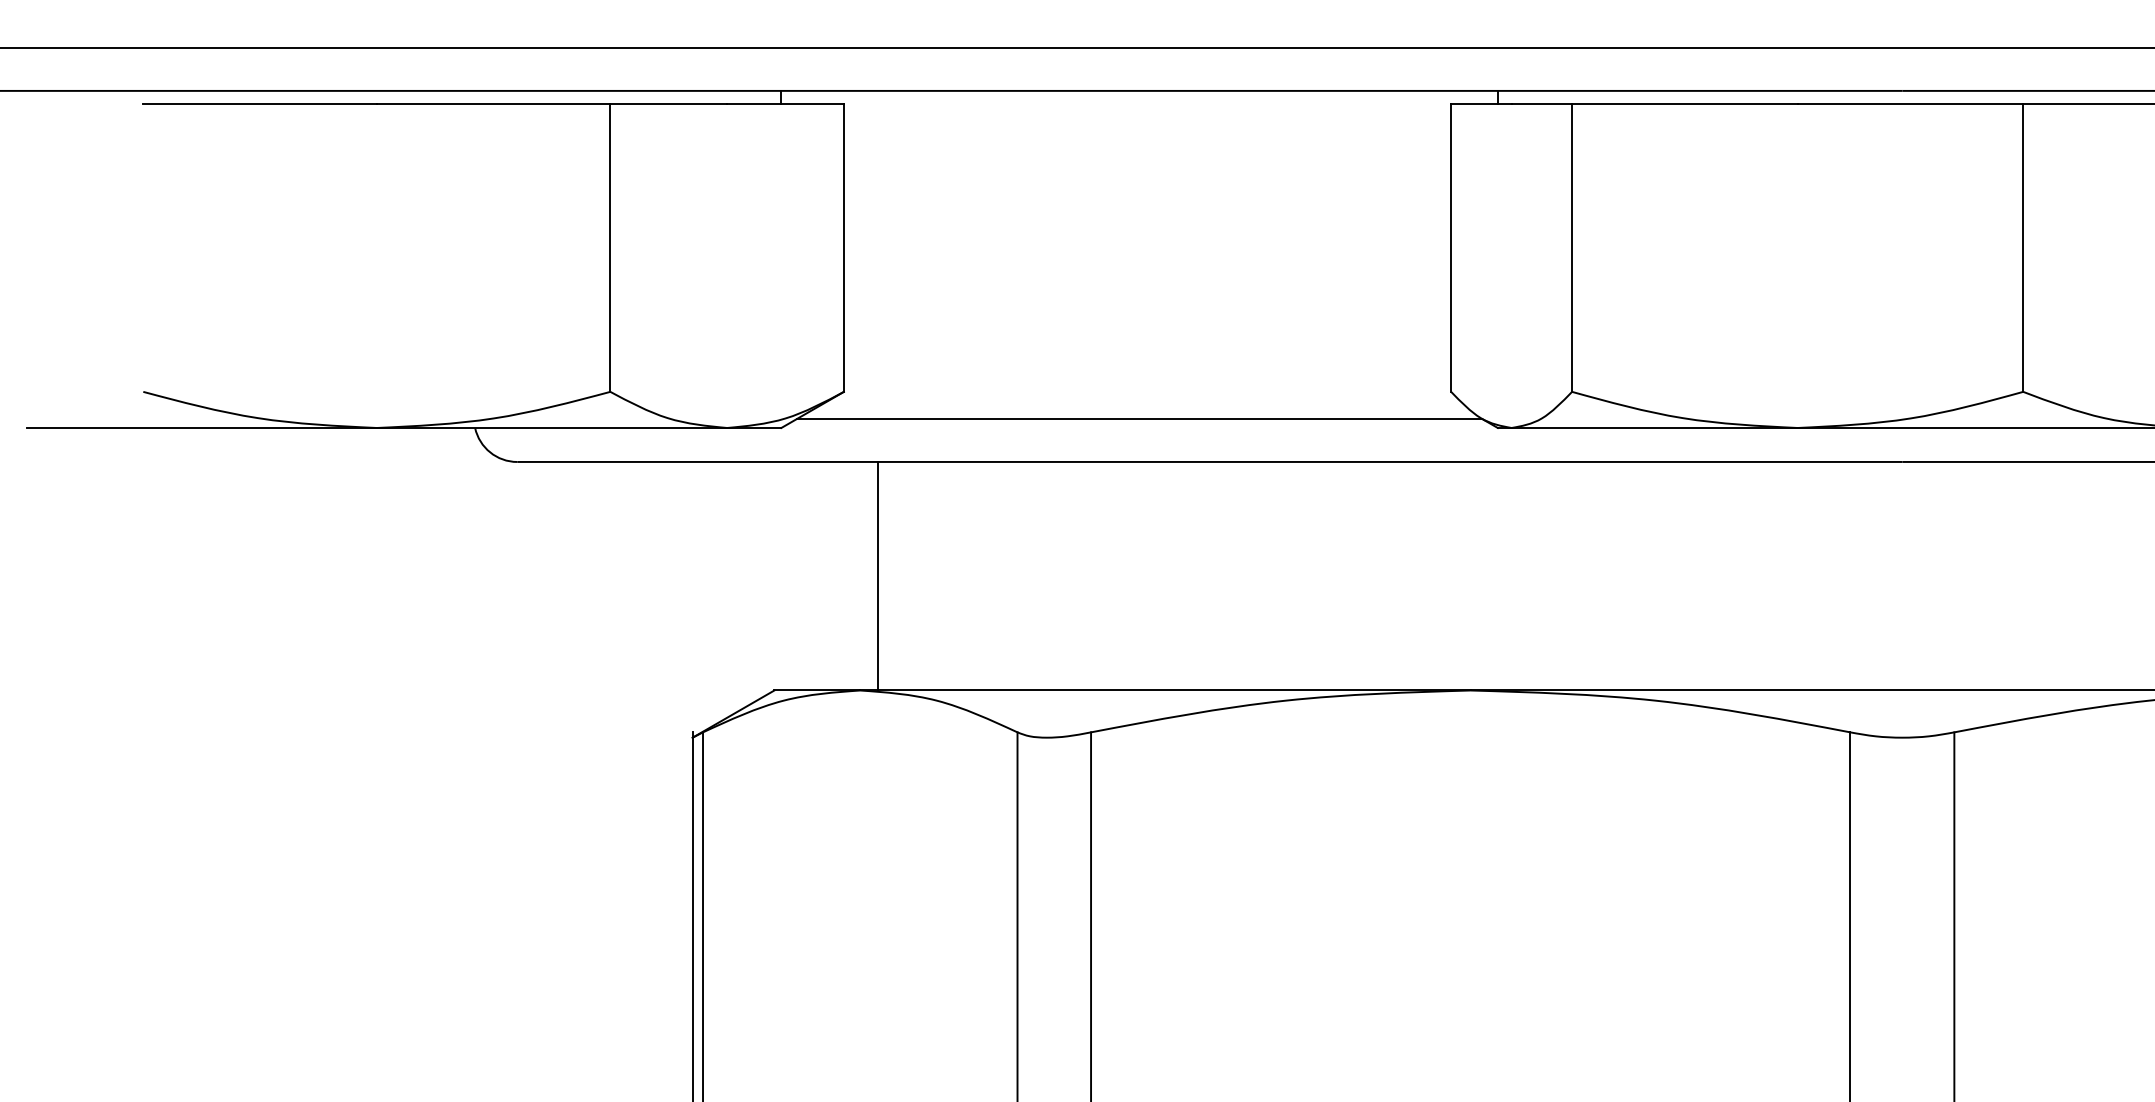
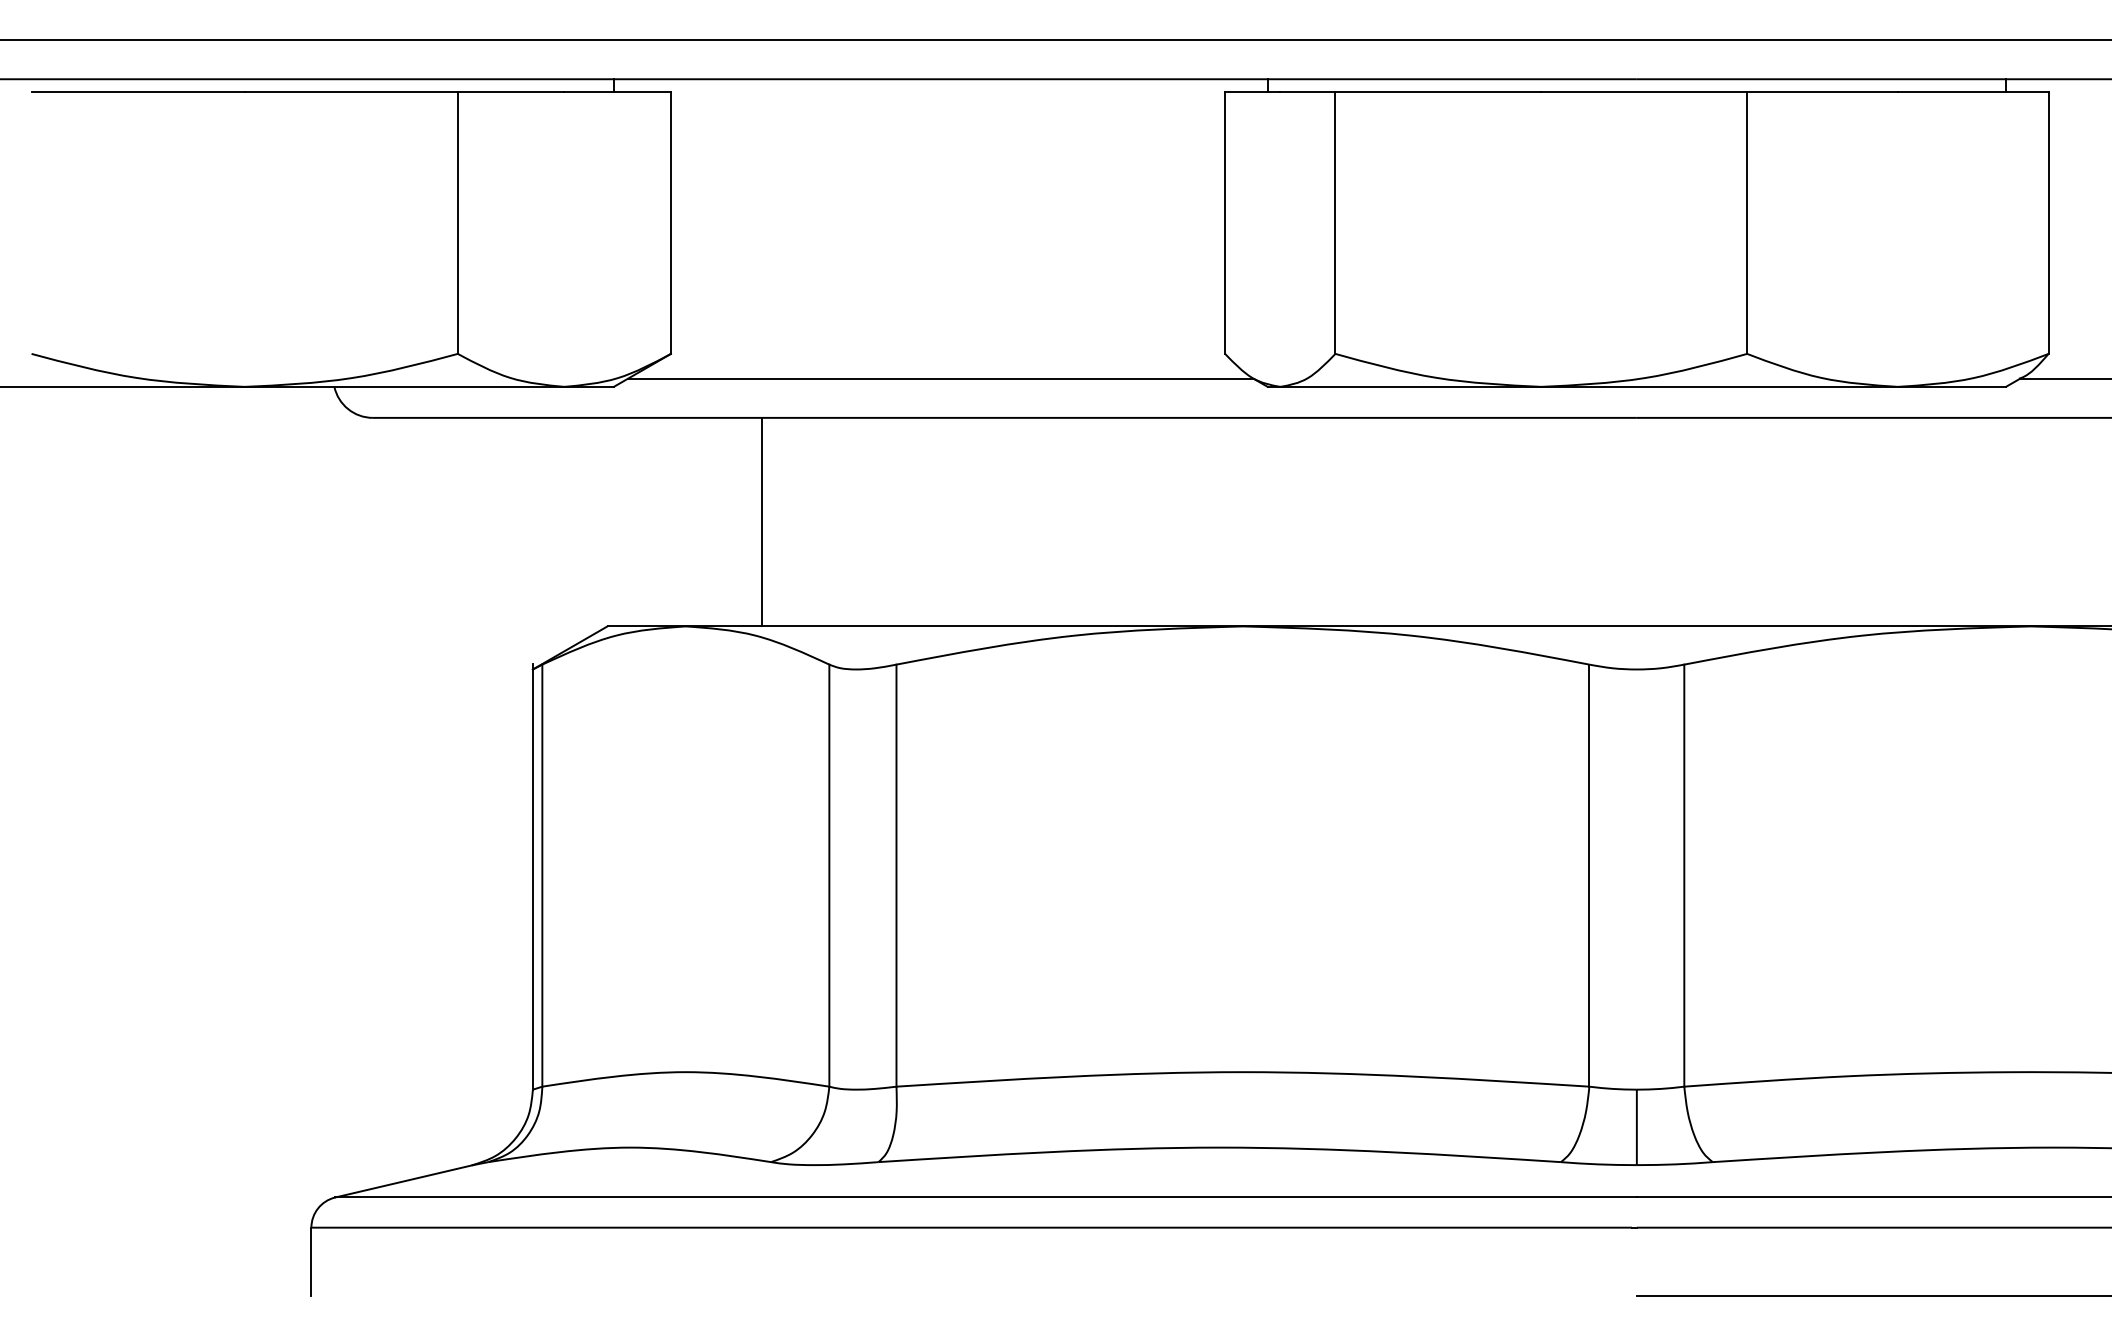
line: (878, 575) -> (762, 521), moved

